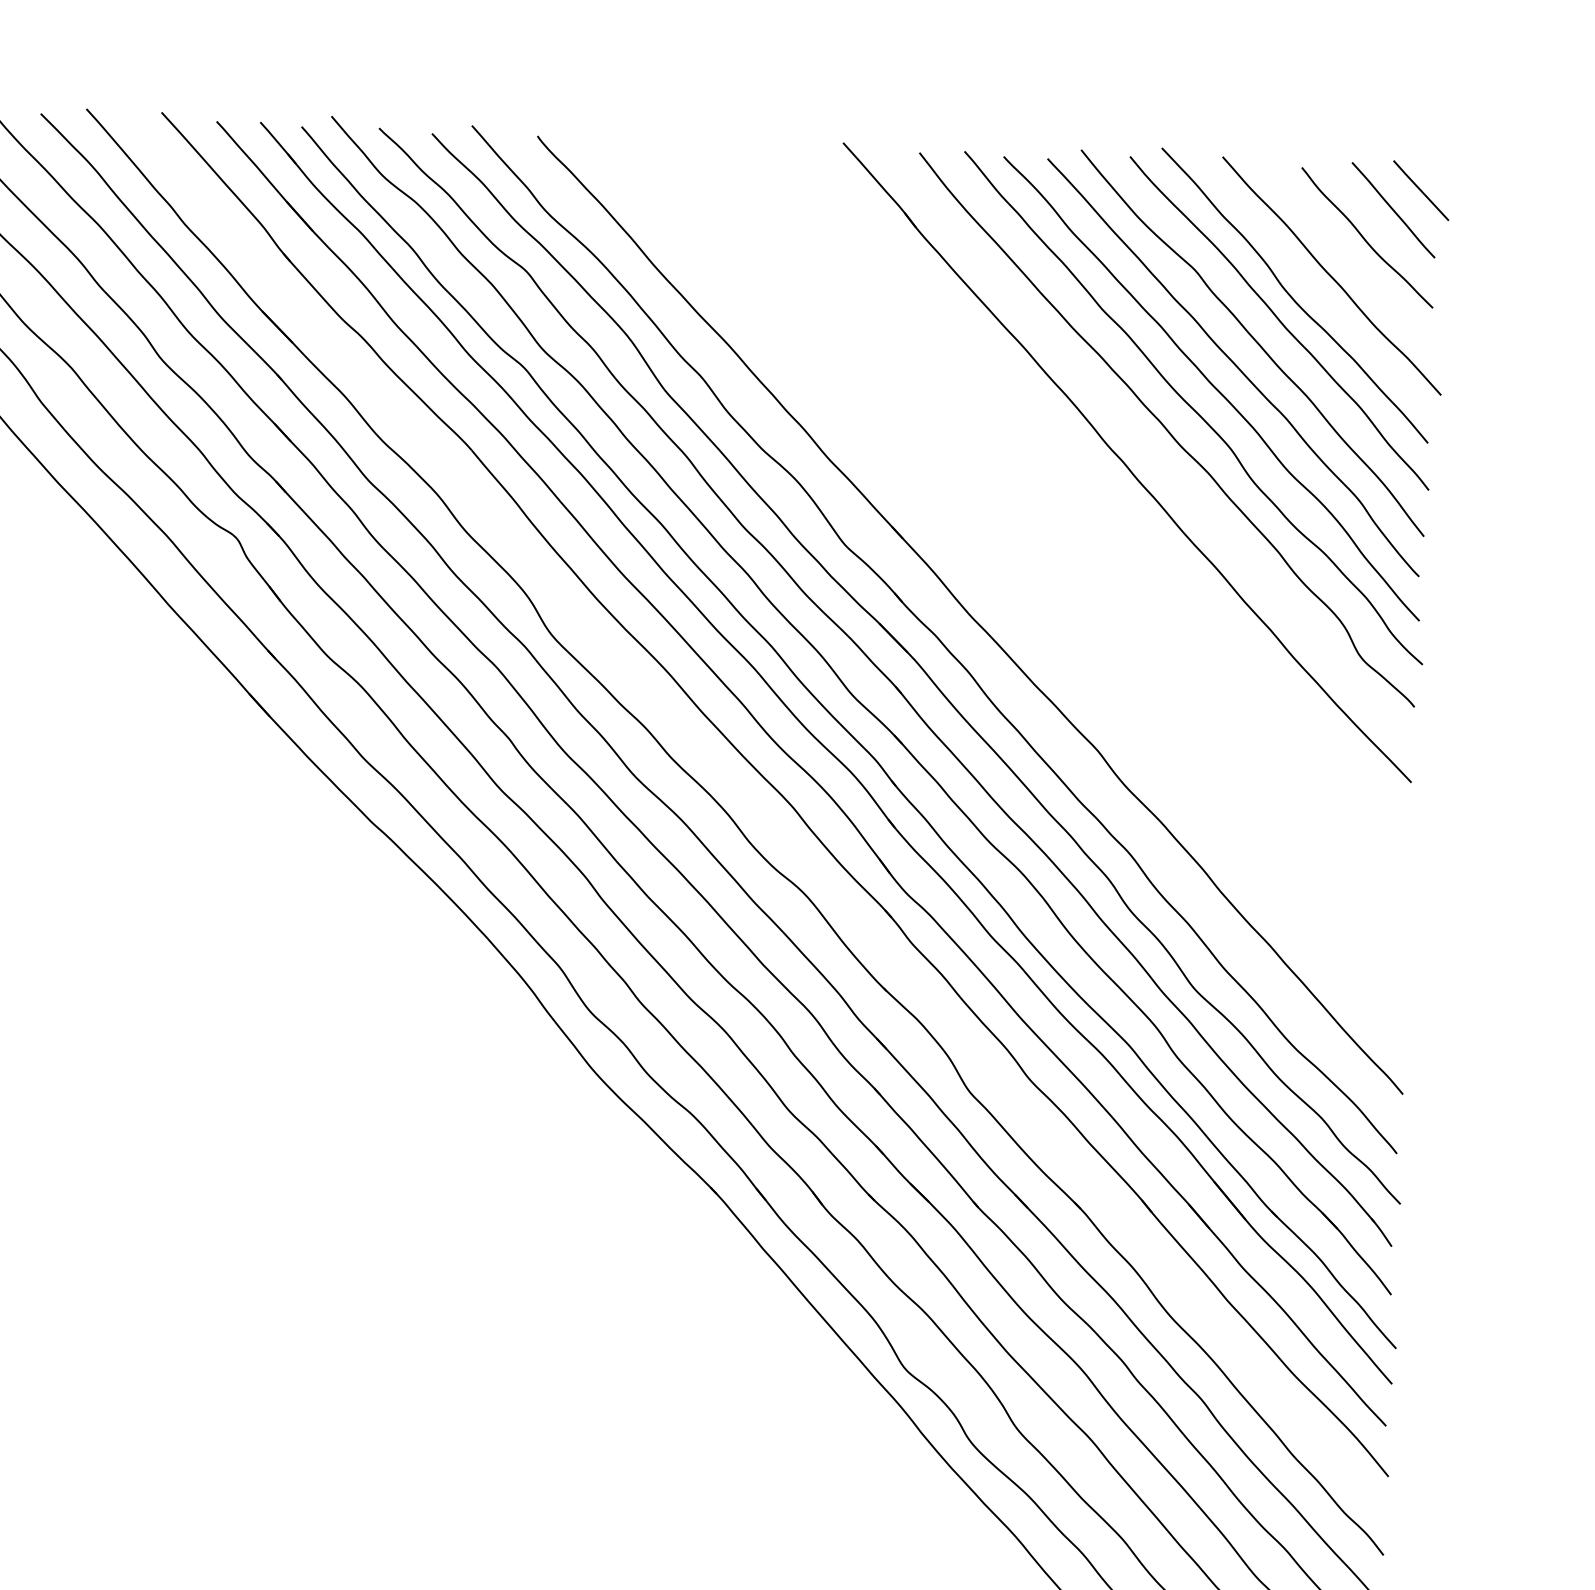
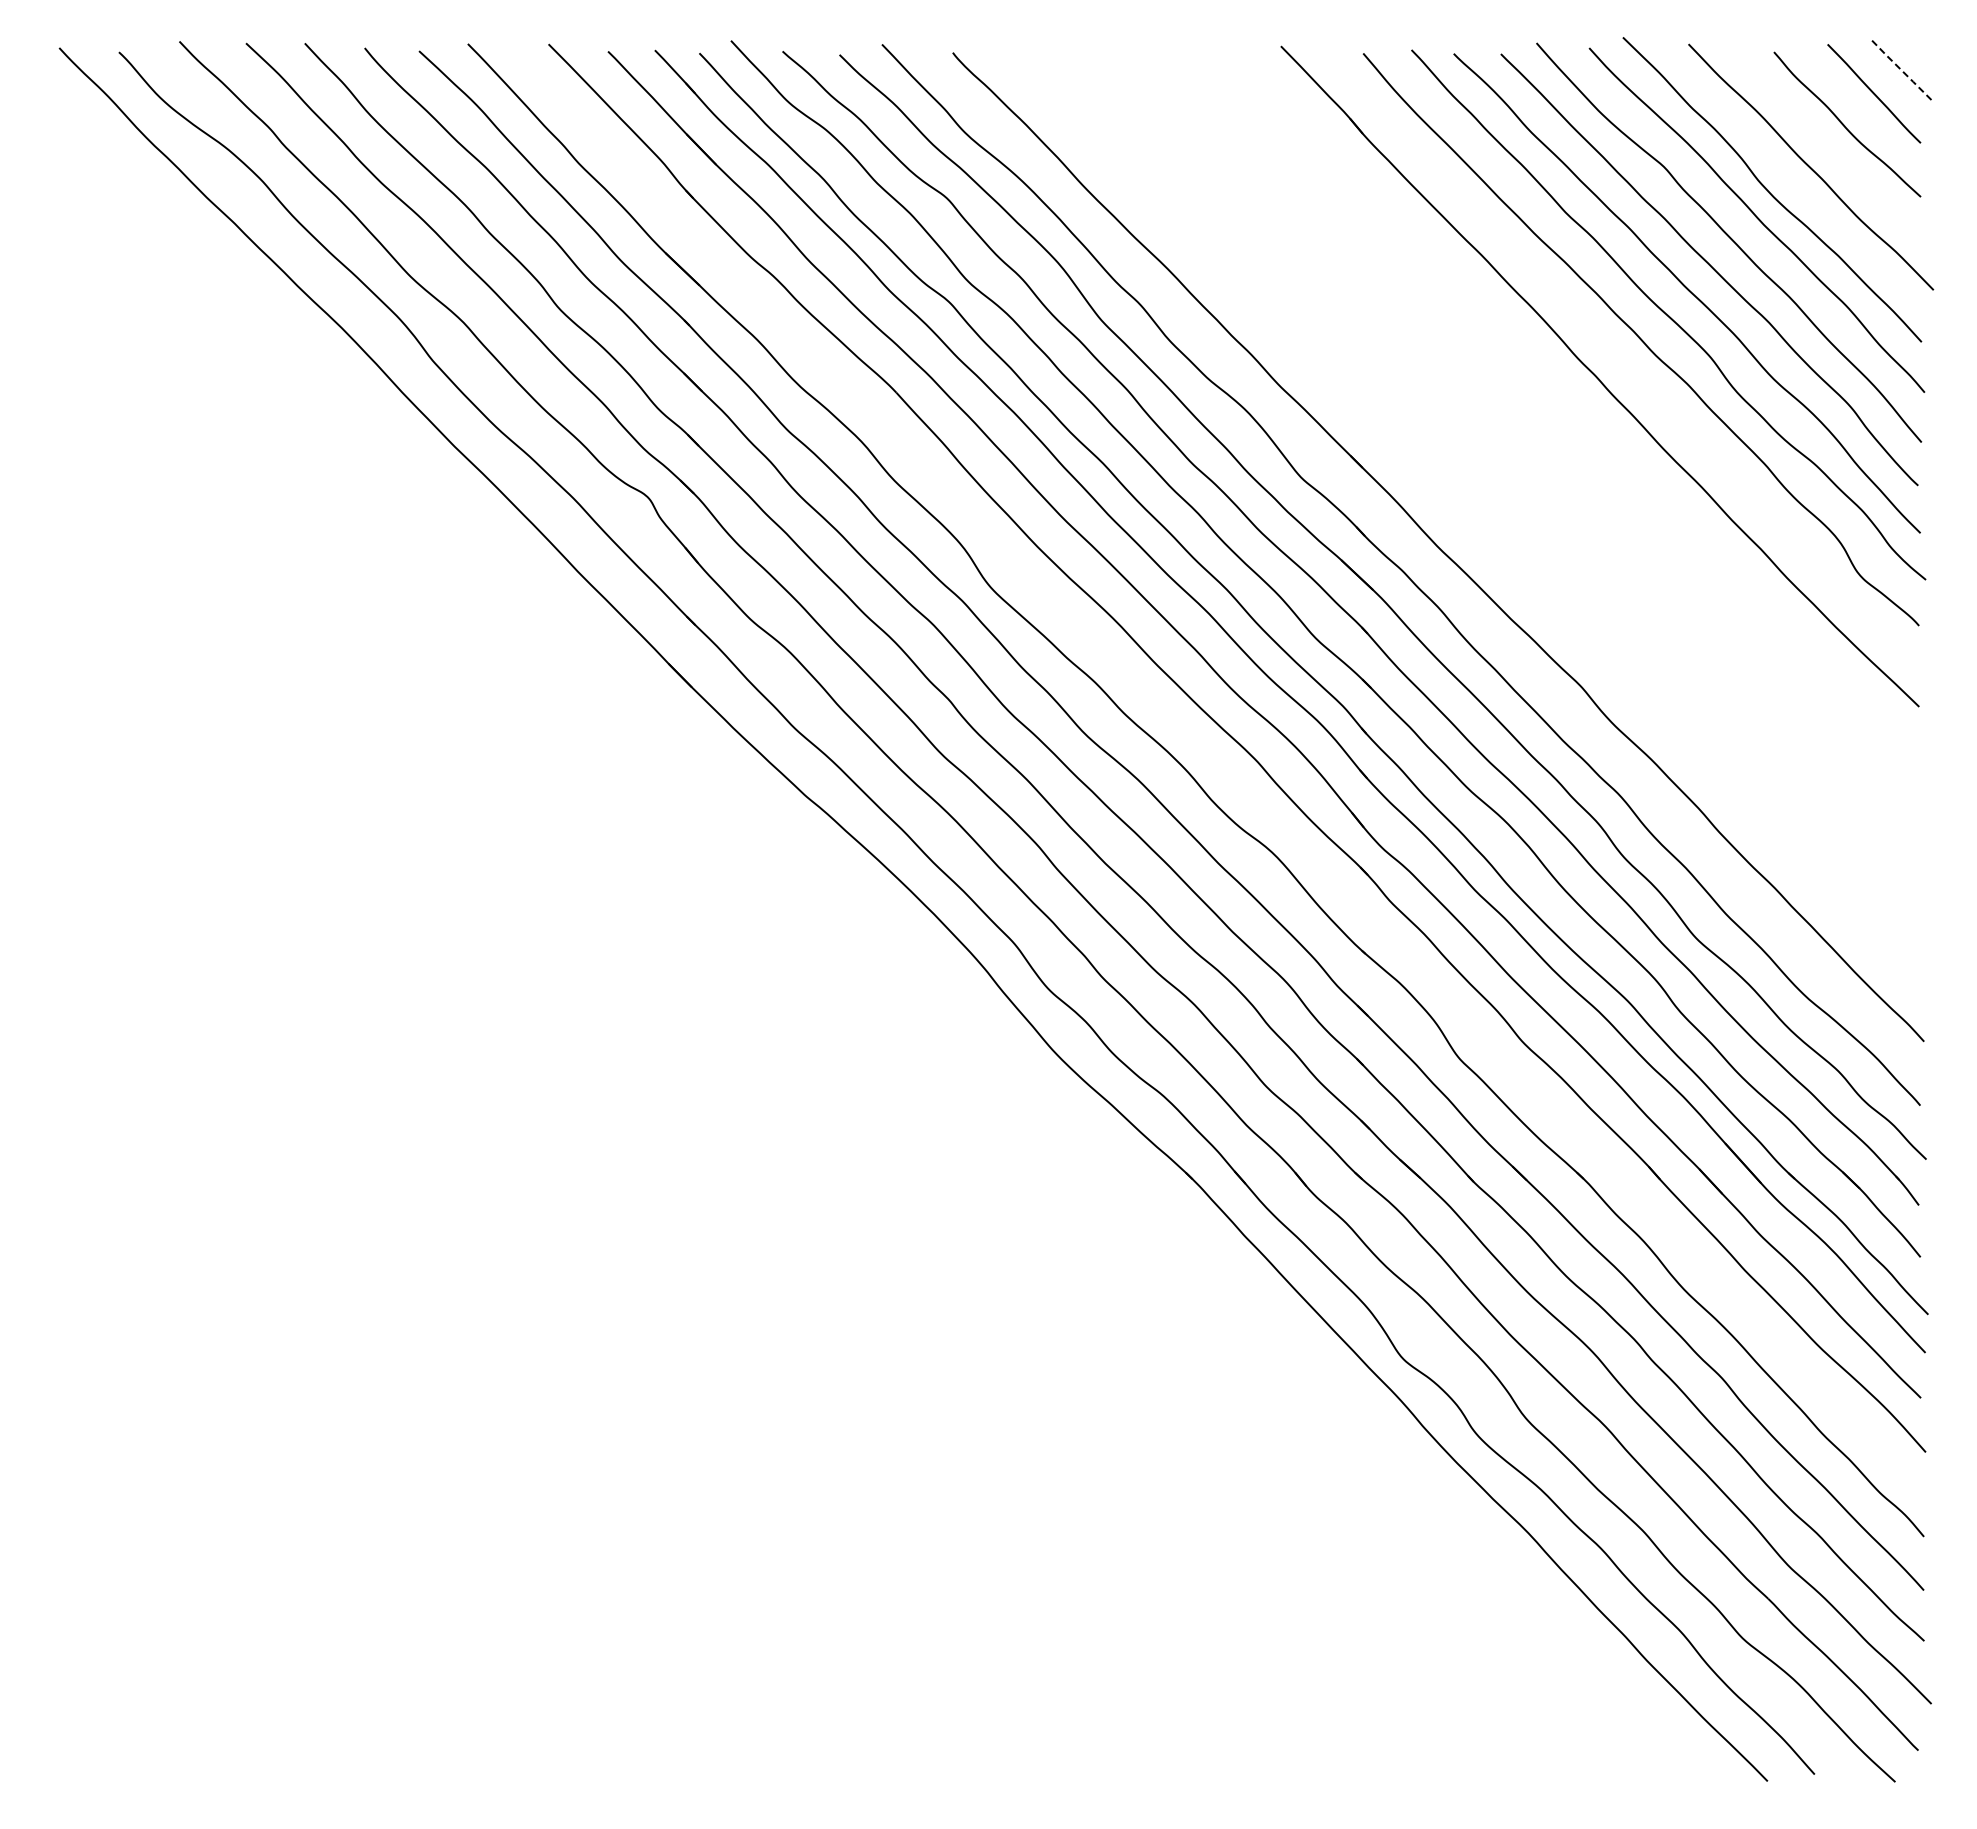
line: (1420, 190) -> (1902, 71), solid -> dashed

